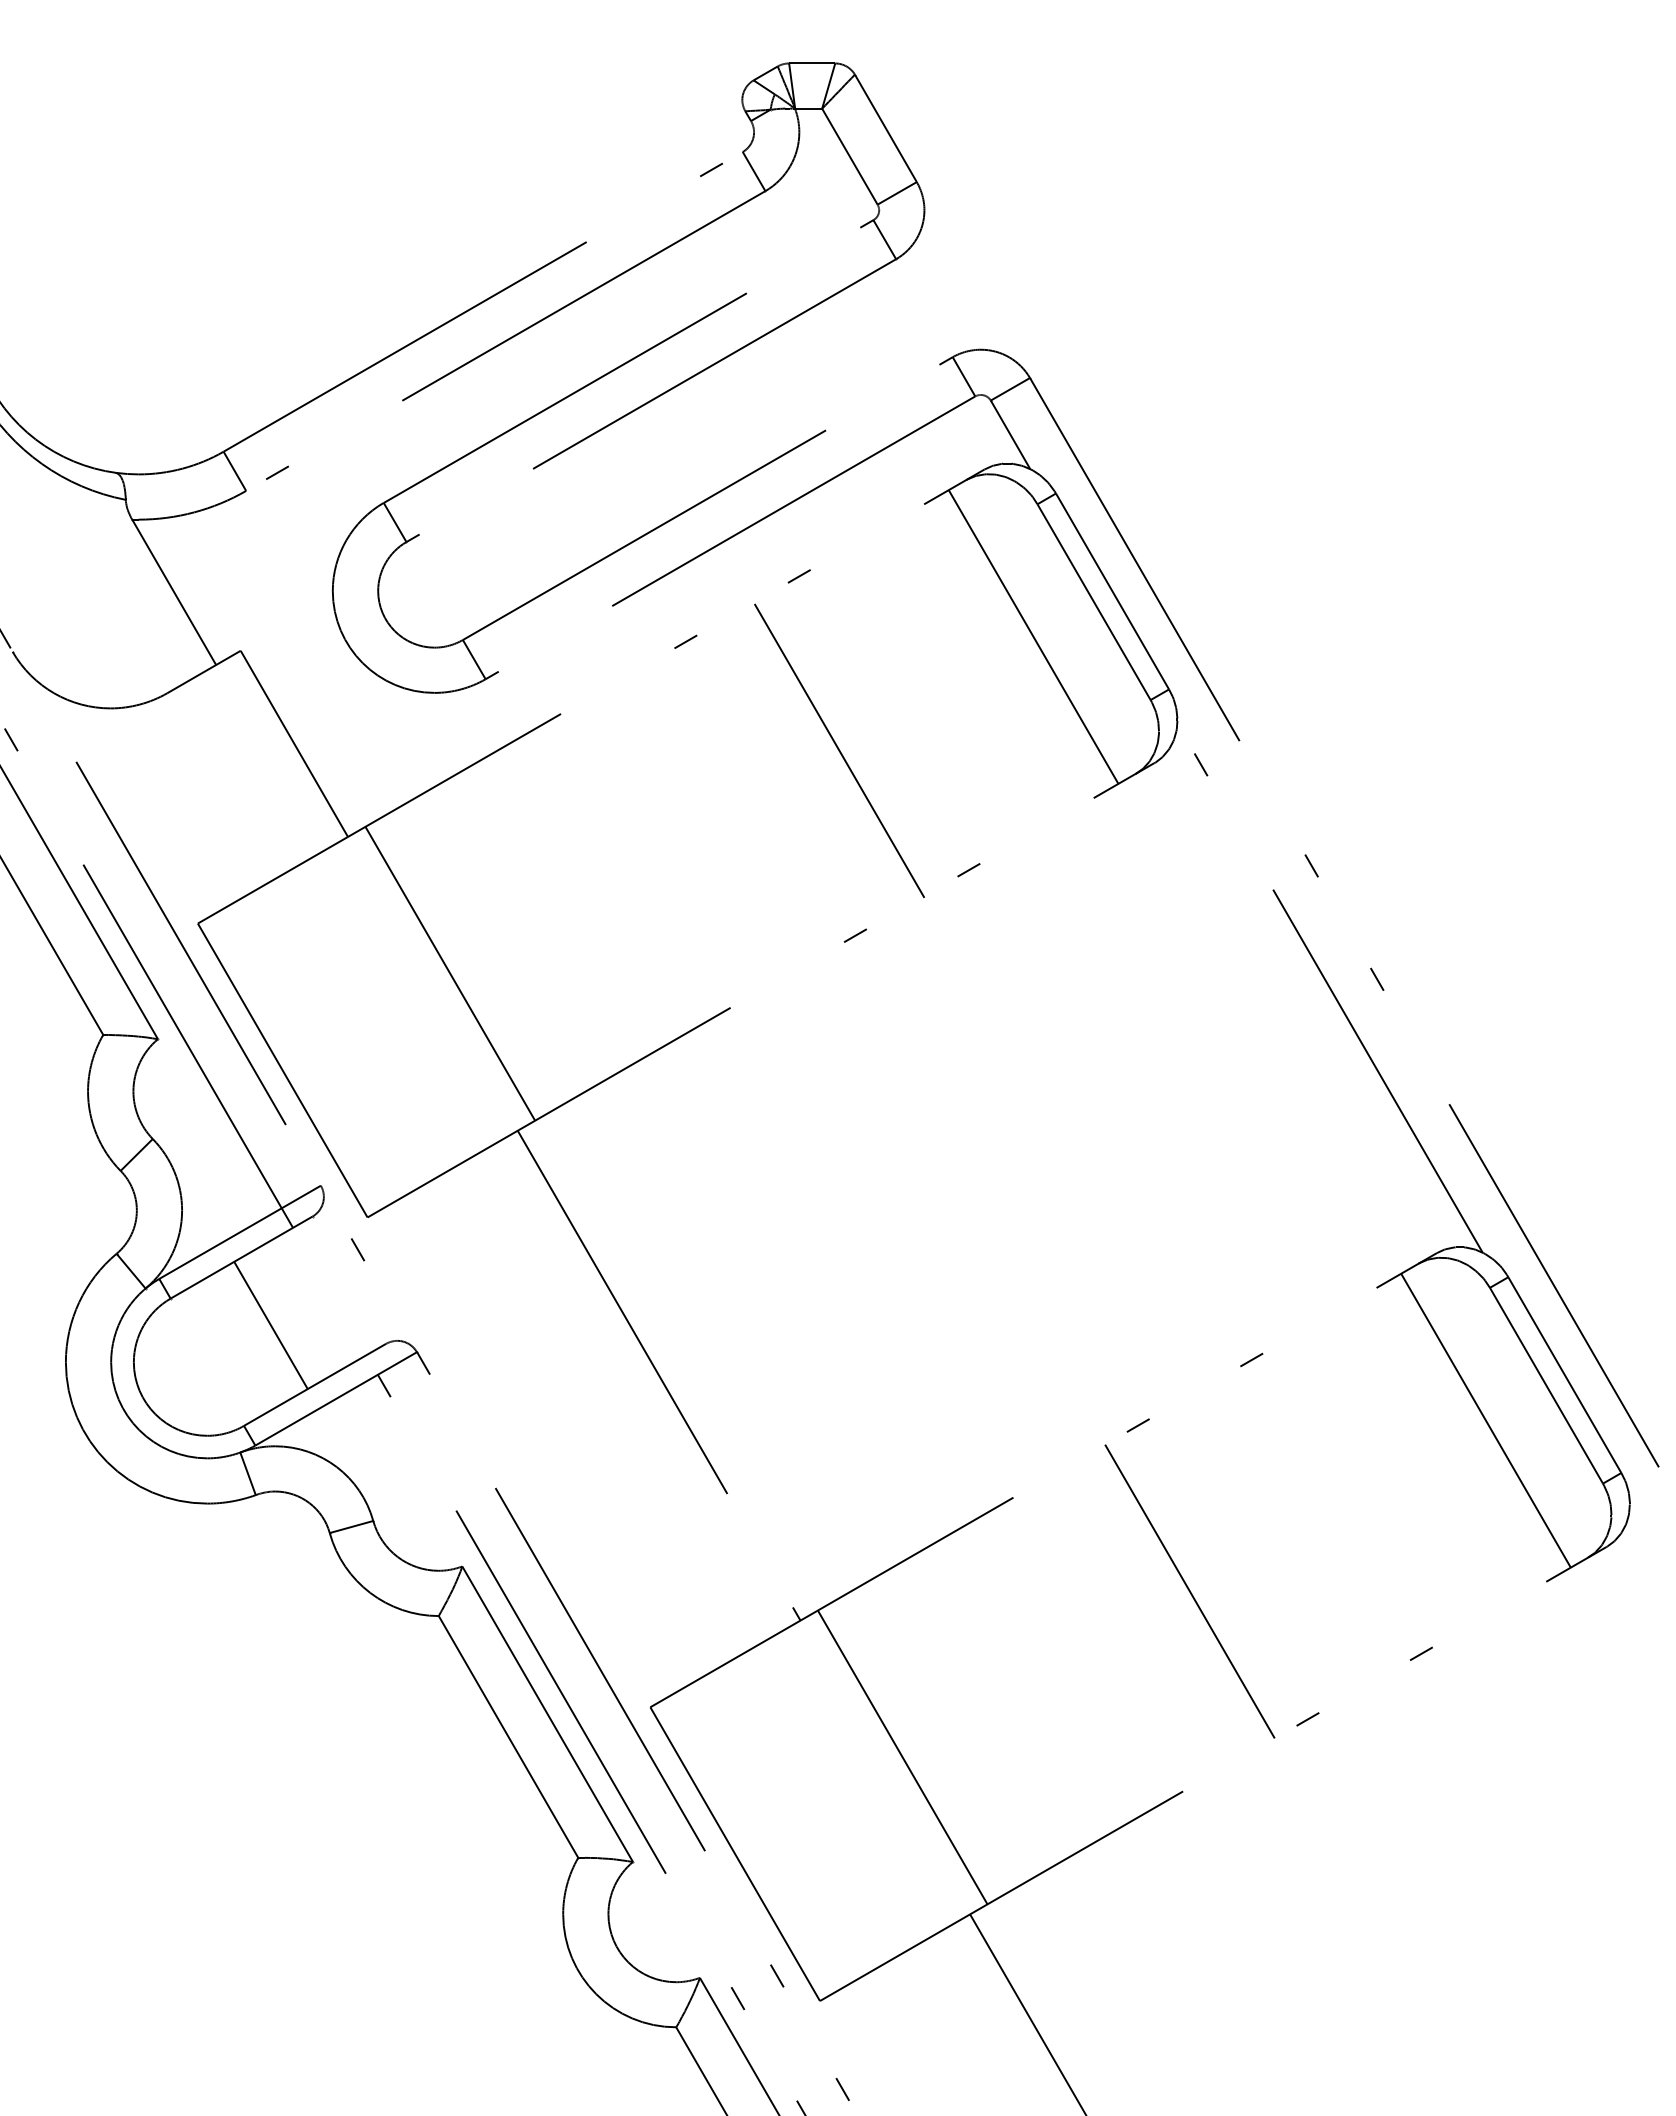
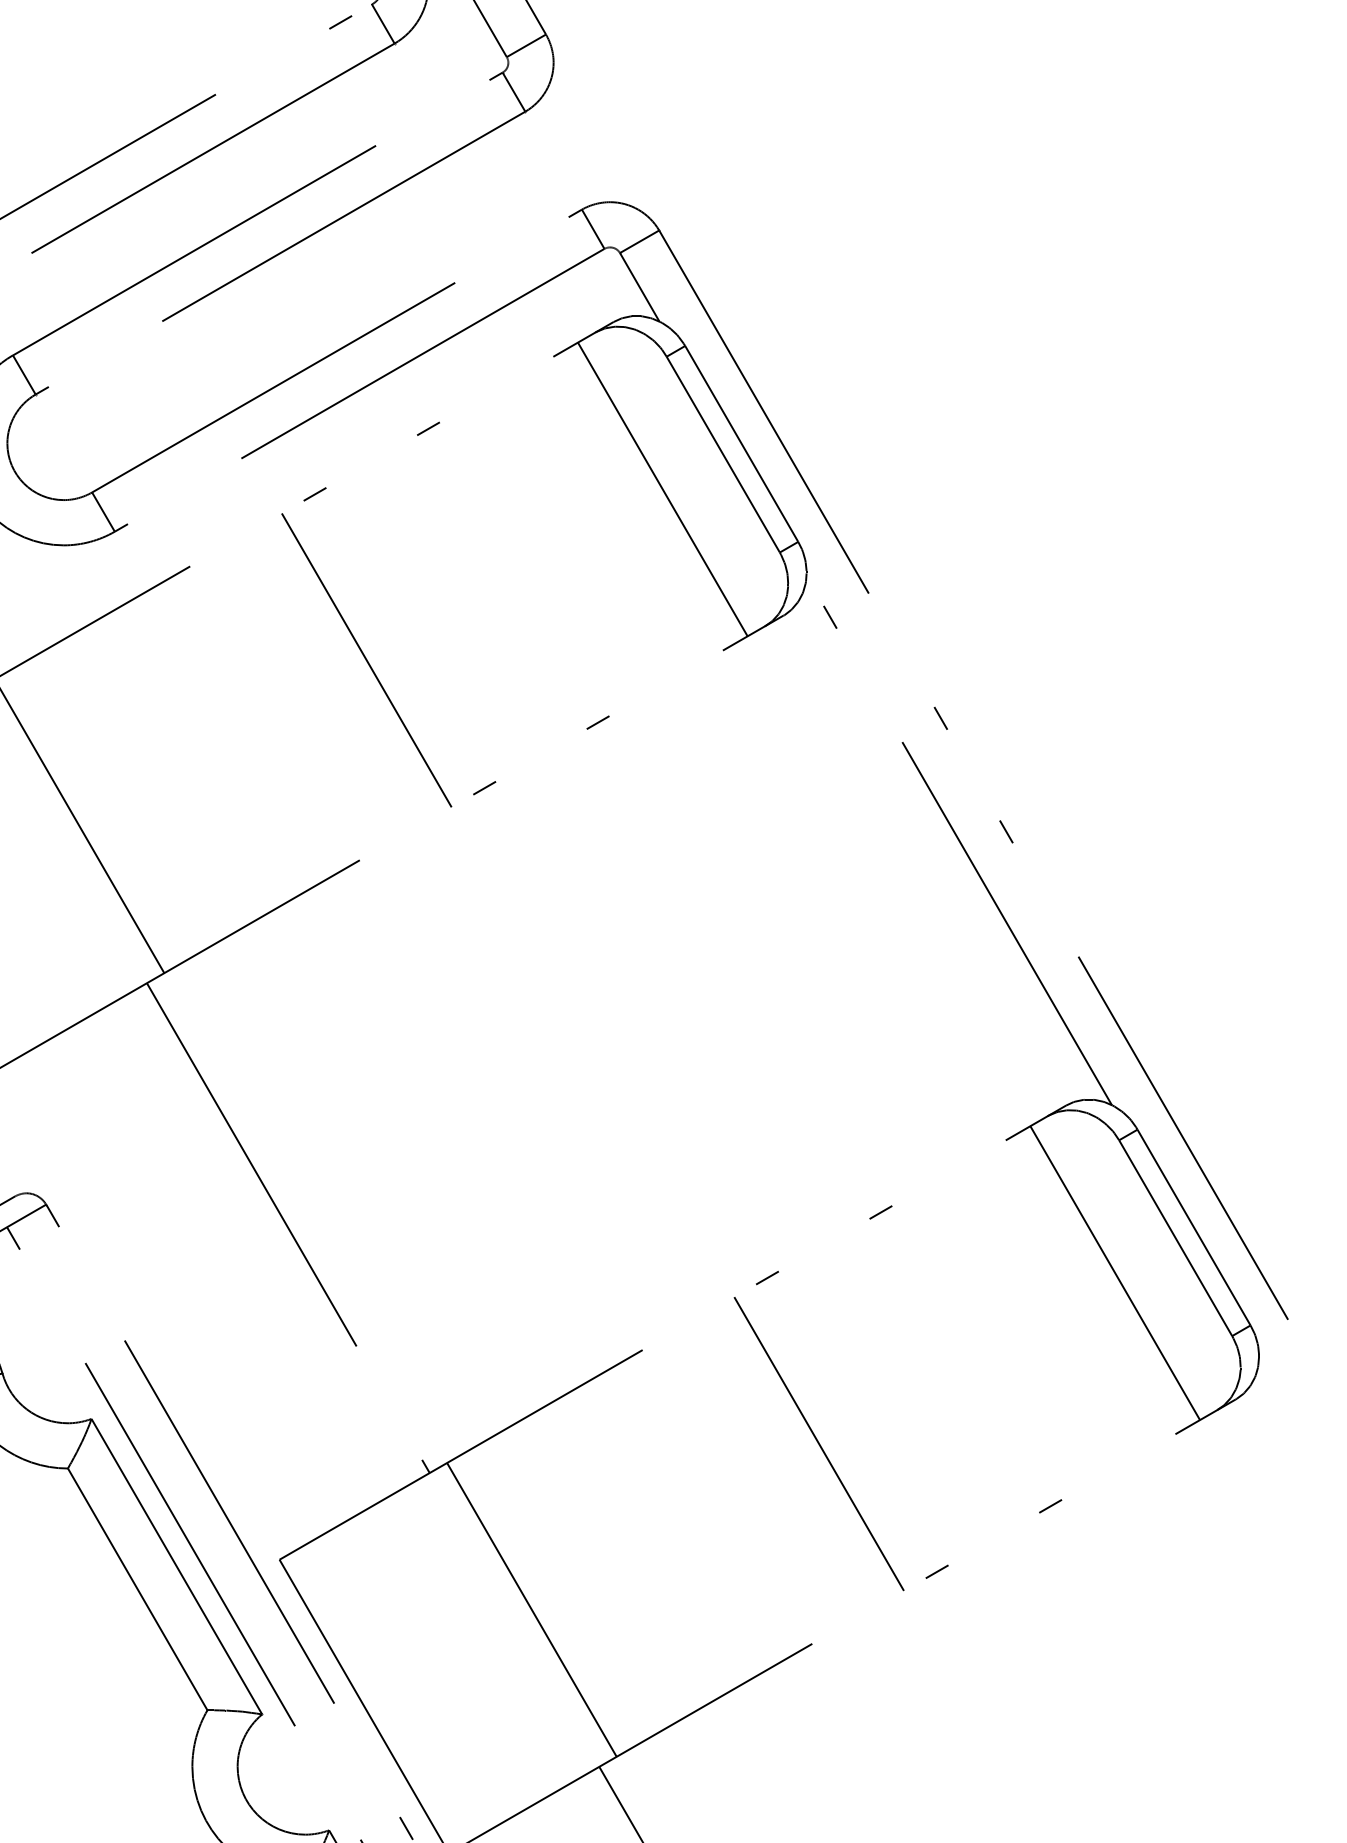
line: (839, 750) -> (366, 659), moved

